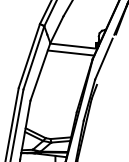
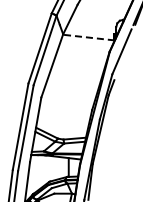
line: (73, 46) -> (88, 37), solid -> dashed
line: (70, 52) -> (85, 44), removed

